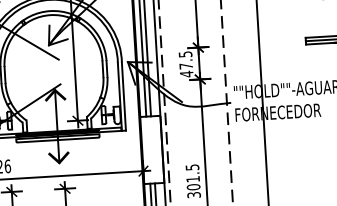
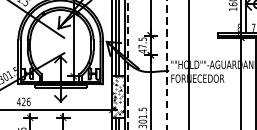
hatch: (152, 148) -> (118, 96), added

